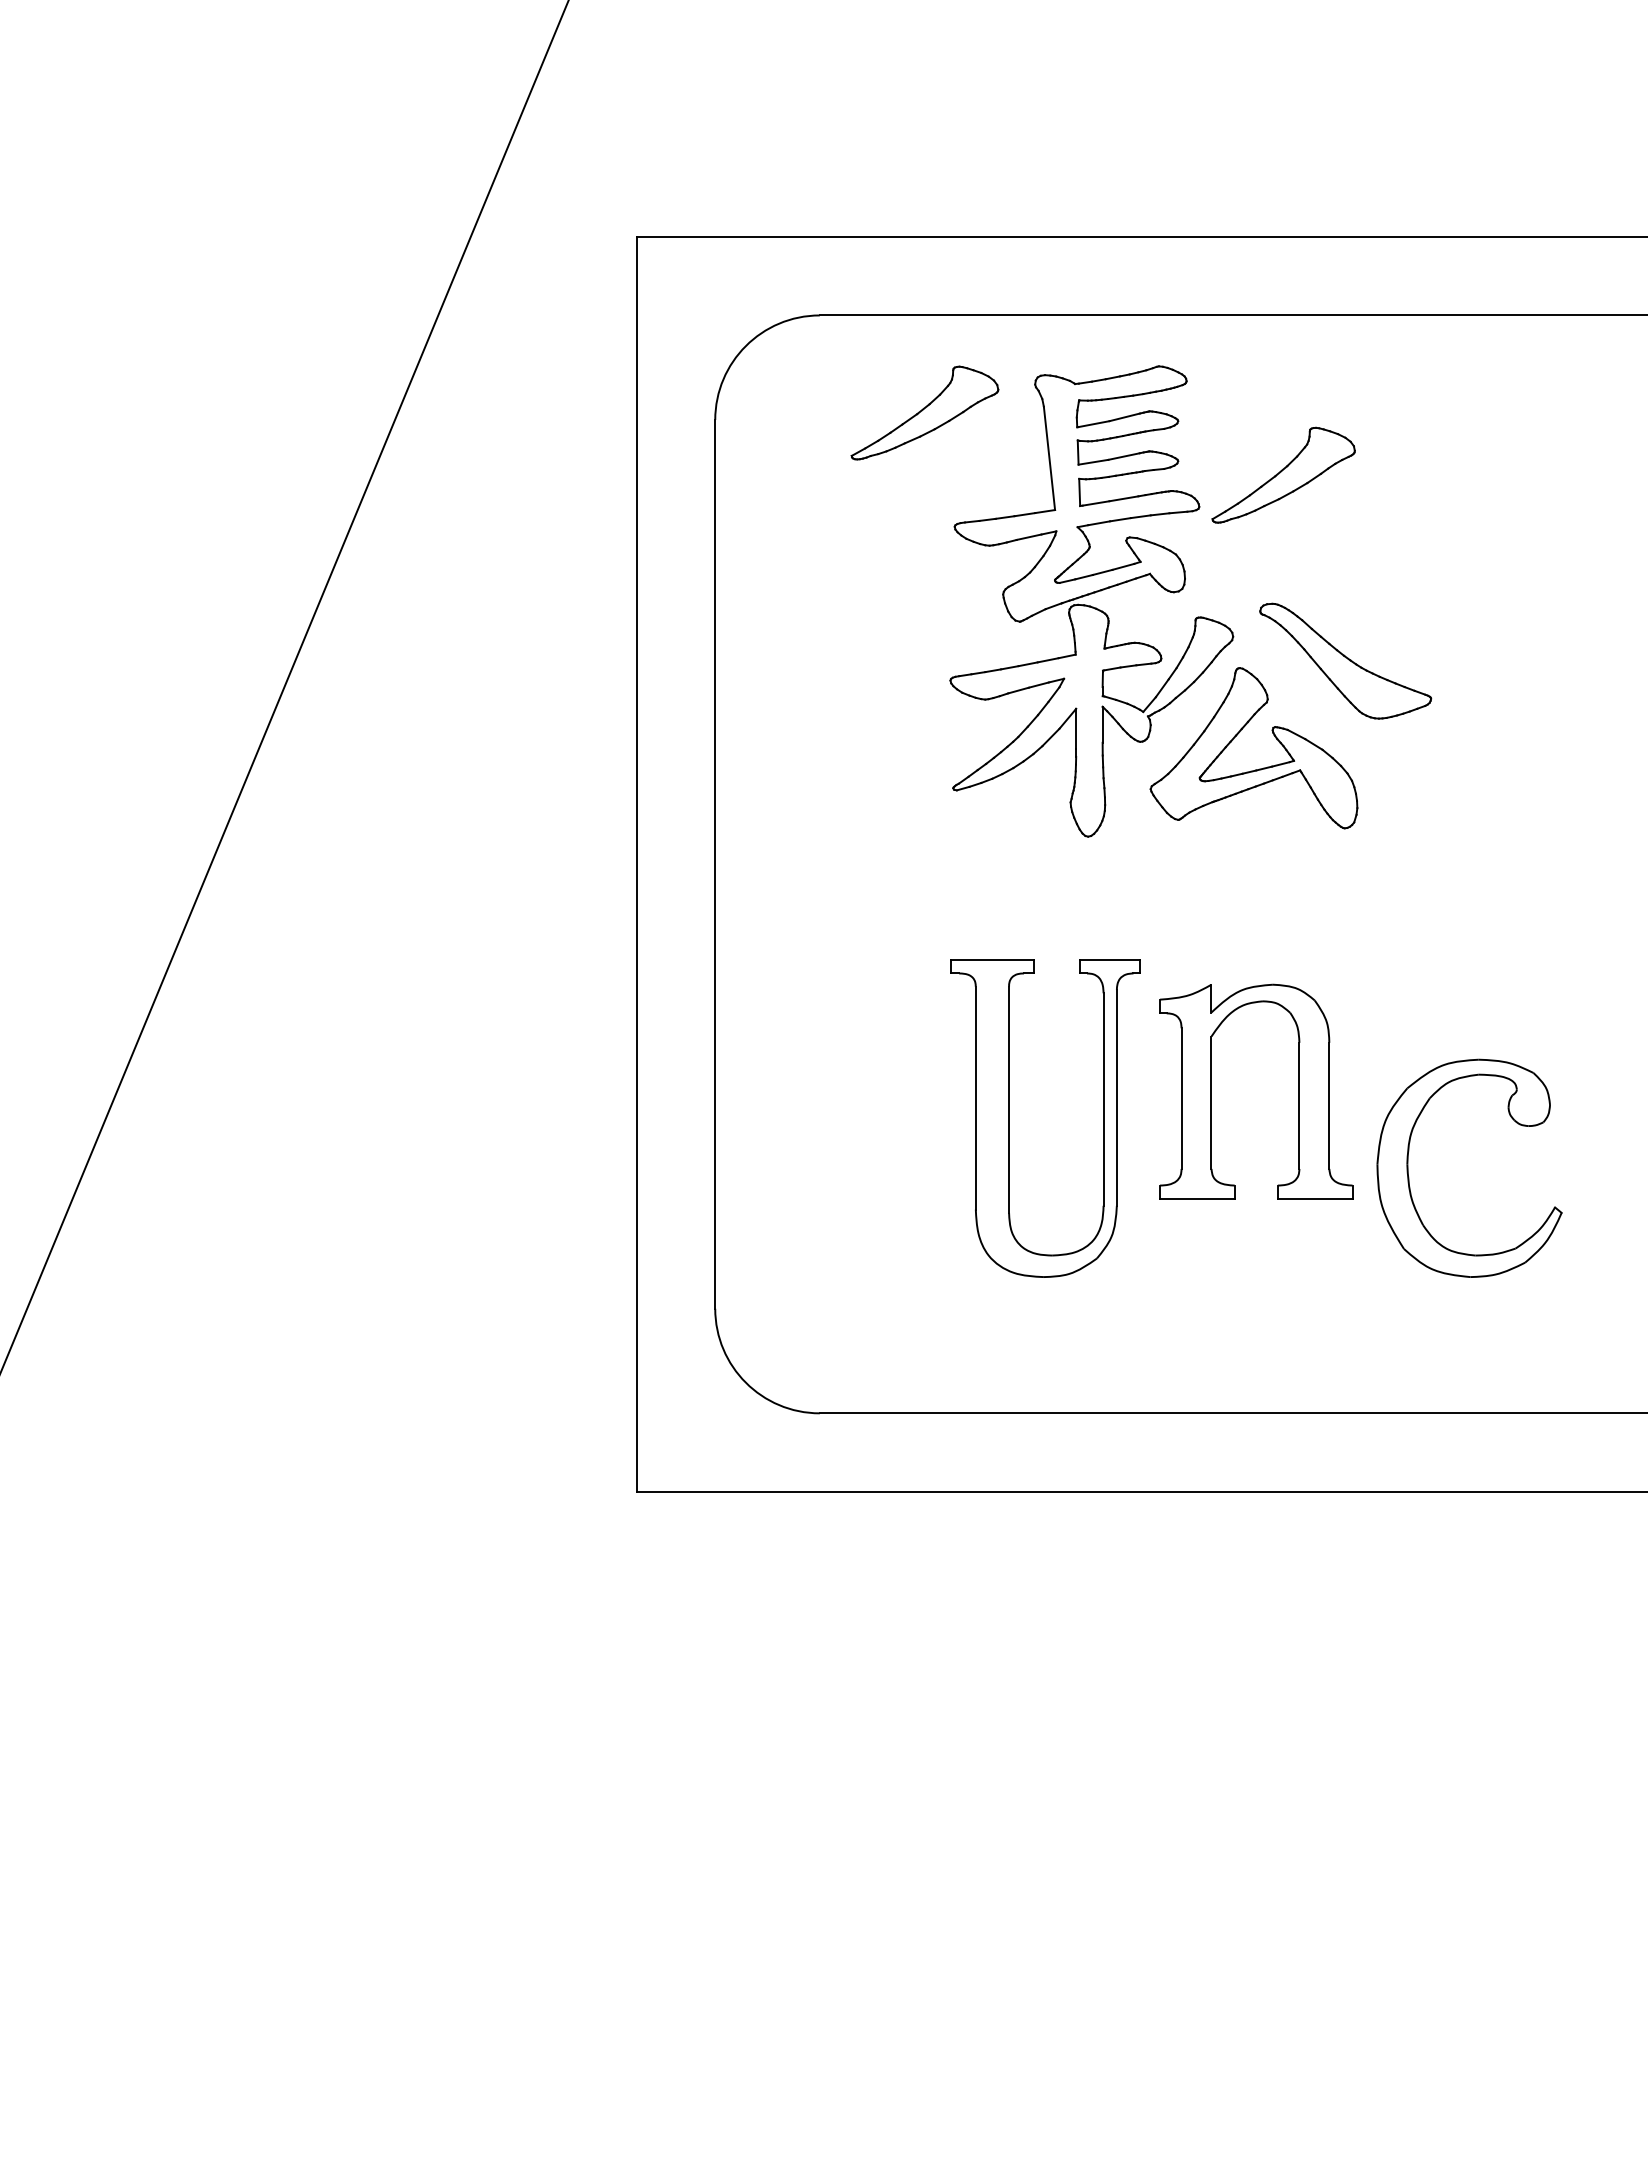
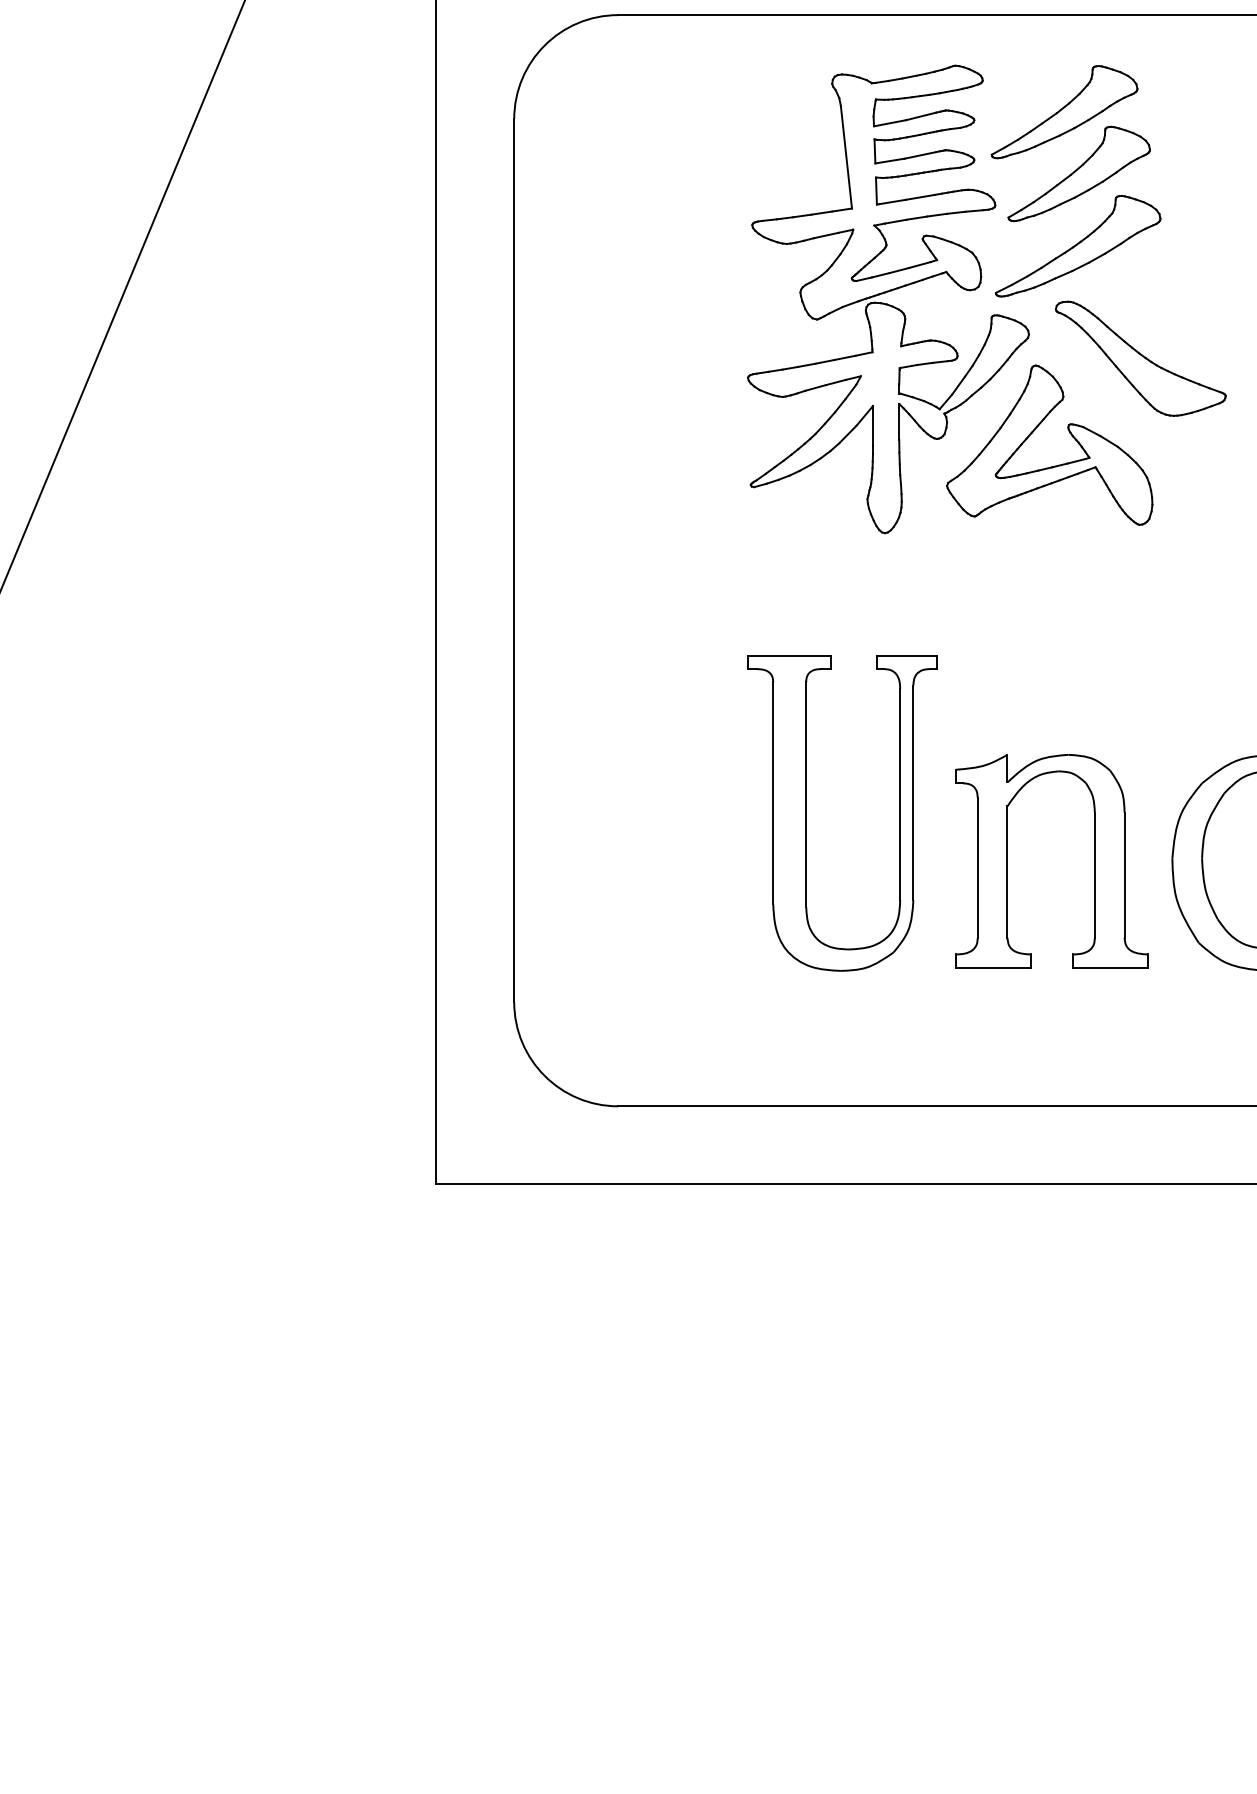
part: (924, 412) -> (1064, 111), moved
part: (1282, 547) -> (1078, 245), added
part: (1298, 1091) -> (1093, 860), moved

